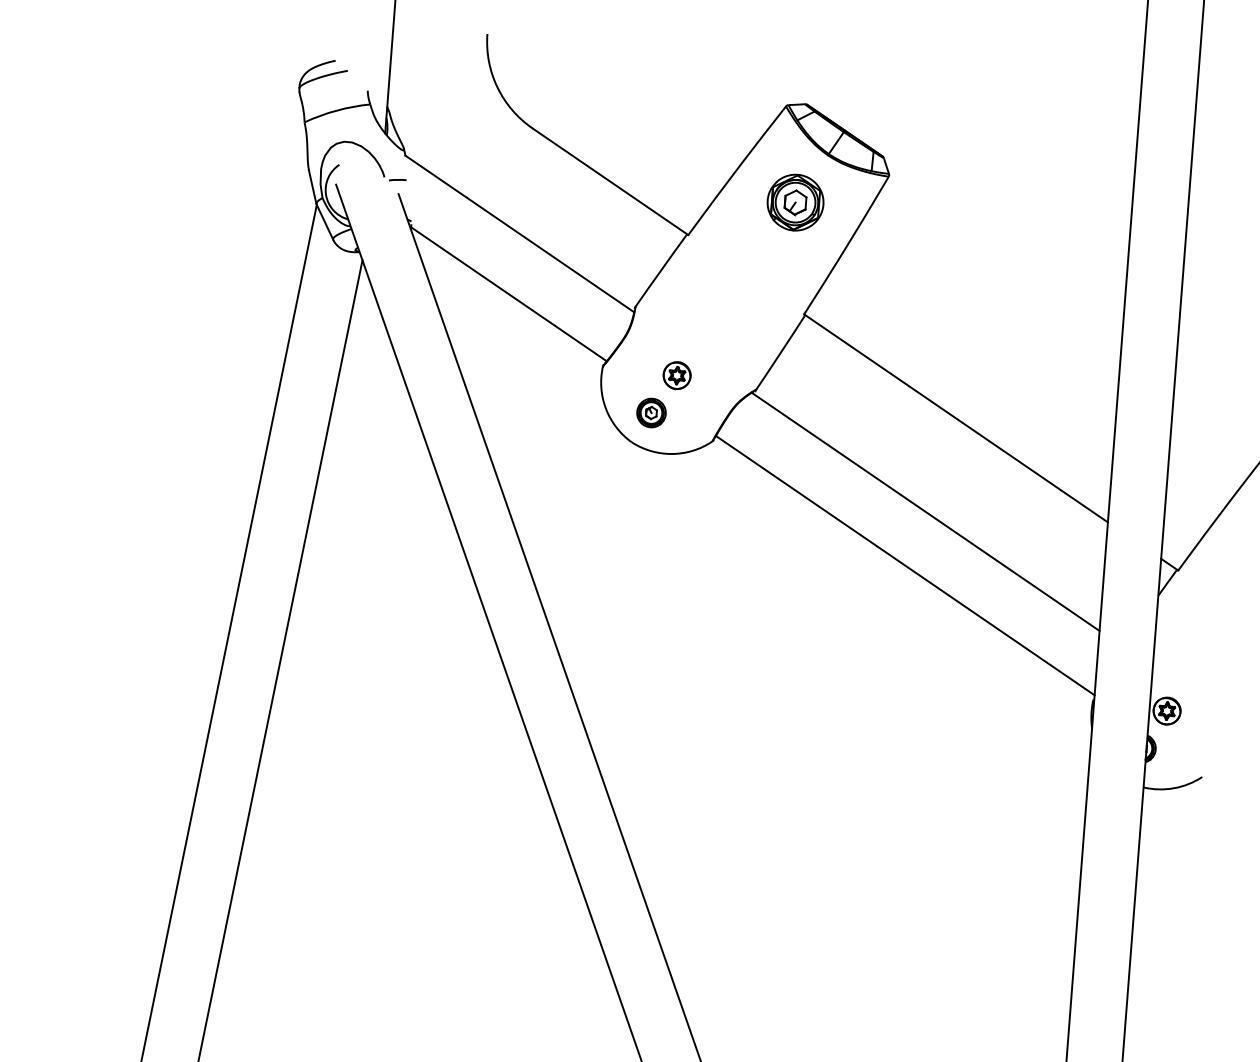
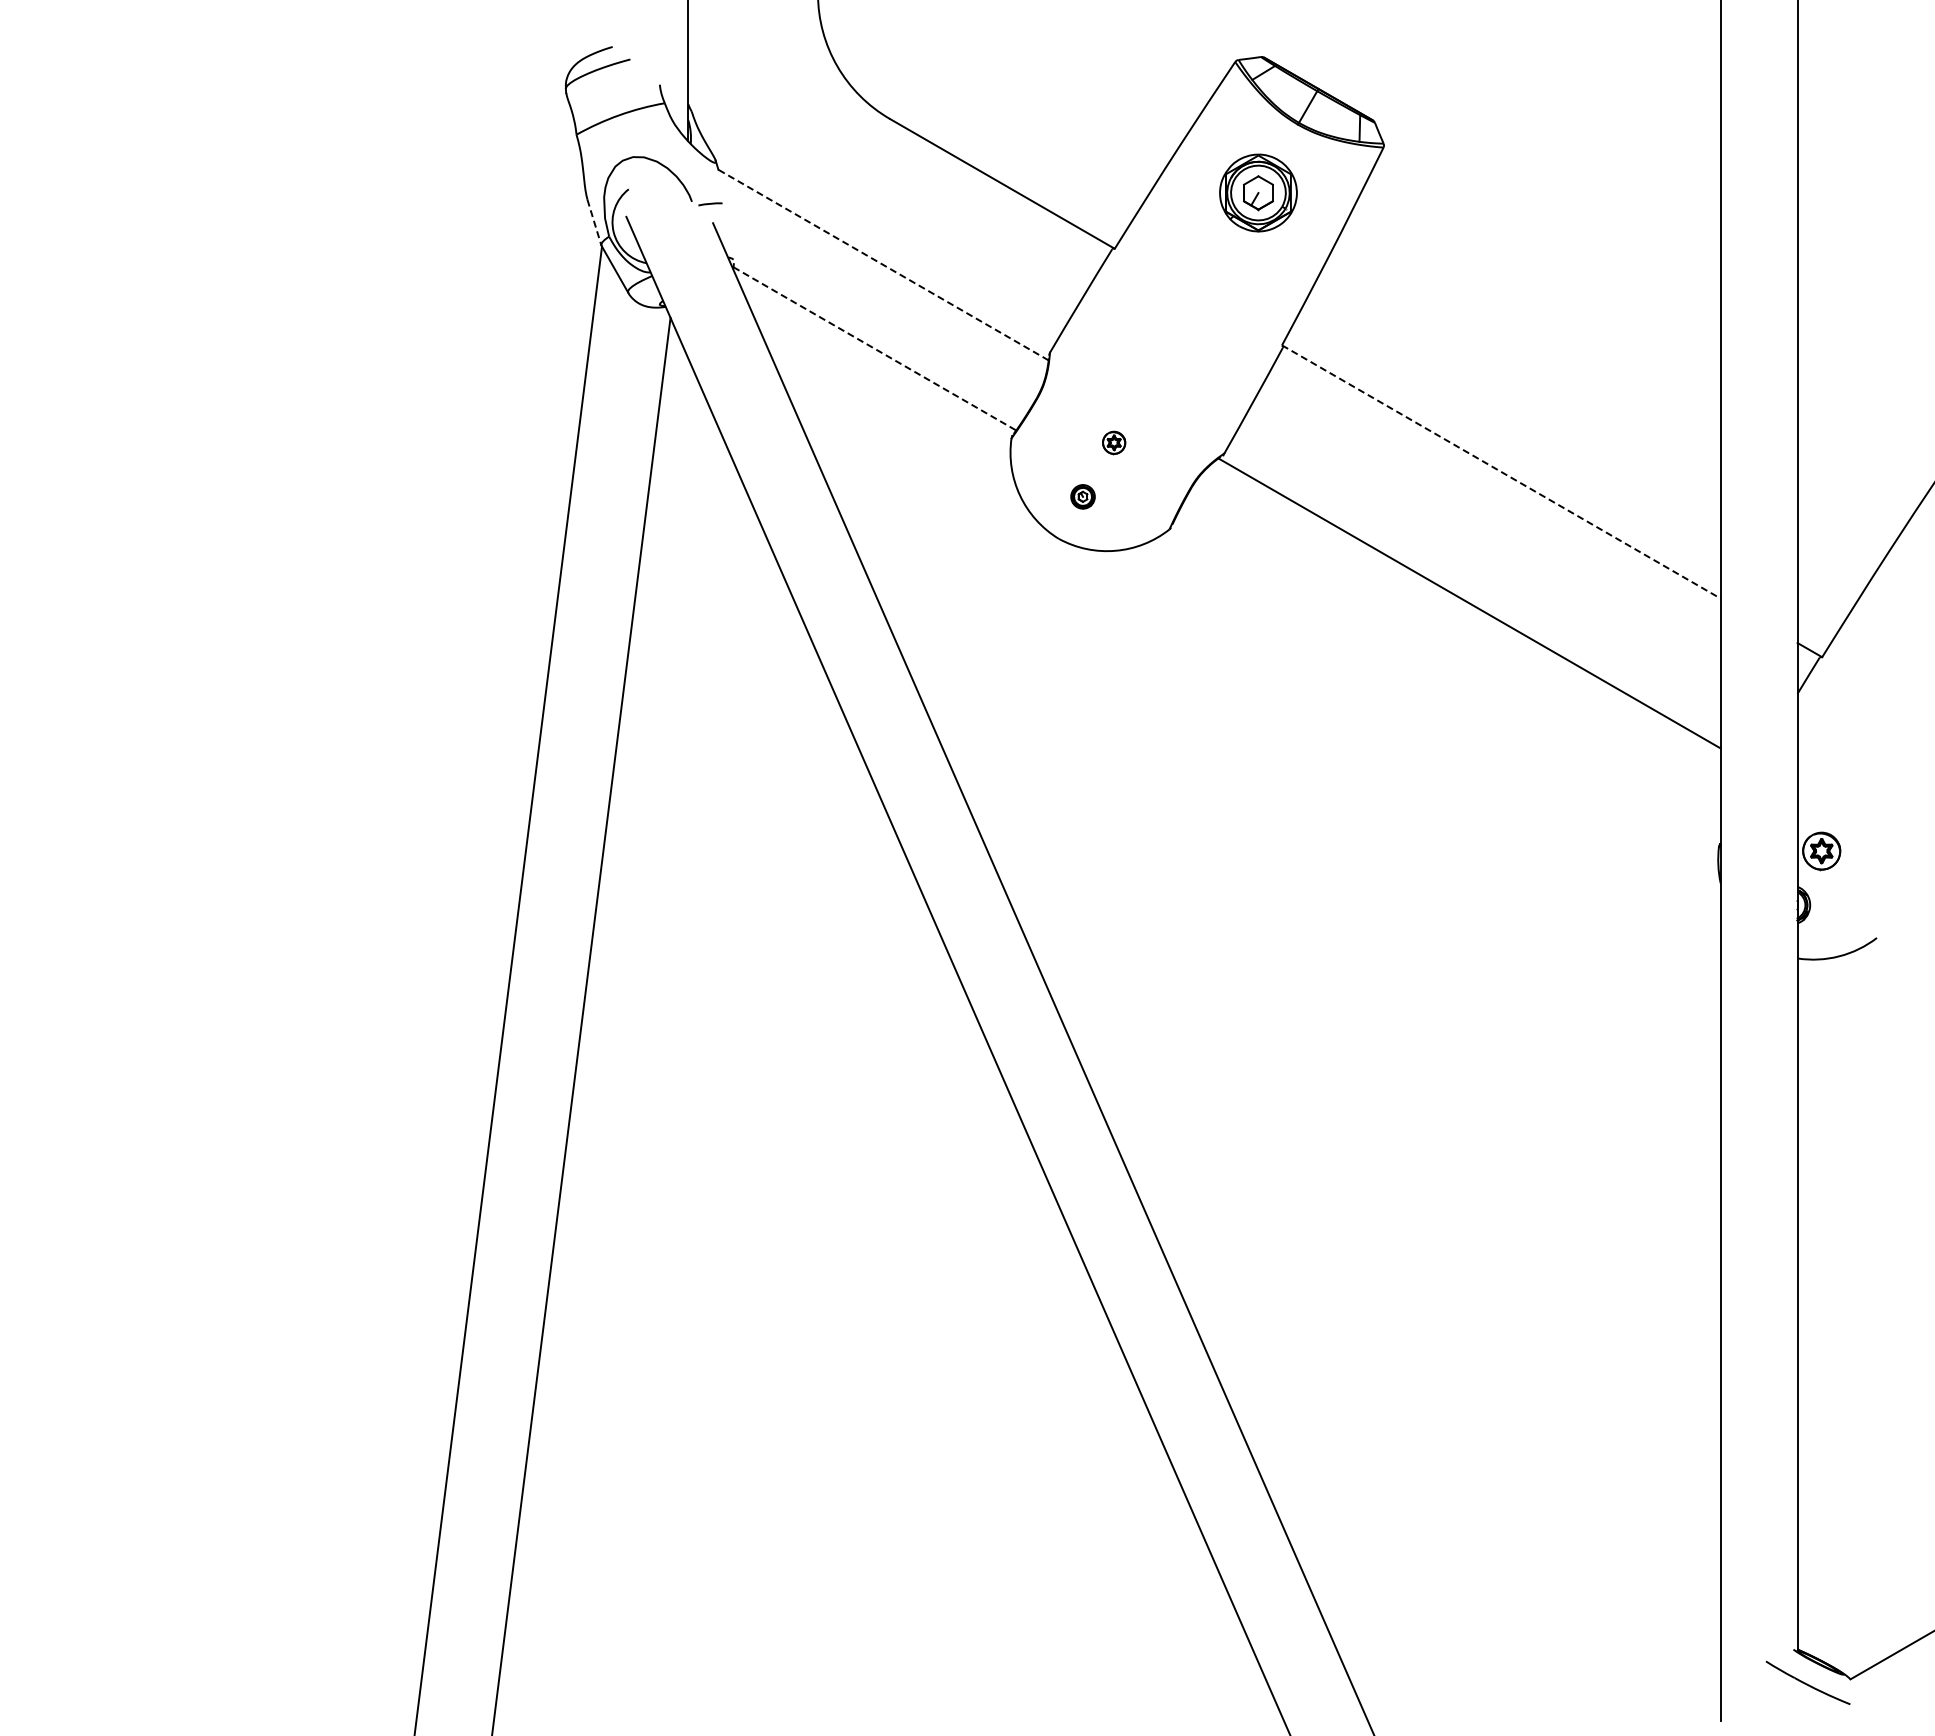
line: (312, 186) -> (594, 222), solid -> dashed
line: (519, 234) -> (883, 265), solid -> dashed
line: (509, 294) -> (875, 349), solid -> dashed
part: (676, 375) -> (1113, 442), size x0.6
part: (651, 412) -> (1082, 496), size x0.6
line: (956, 418) -> (1501, 472), solid -> dashed
line: (904, 565) -> (1446, 679), removed

